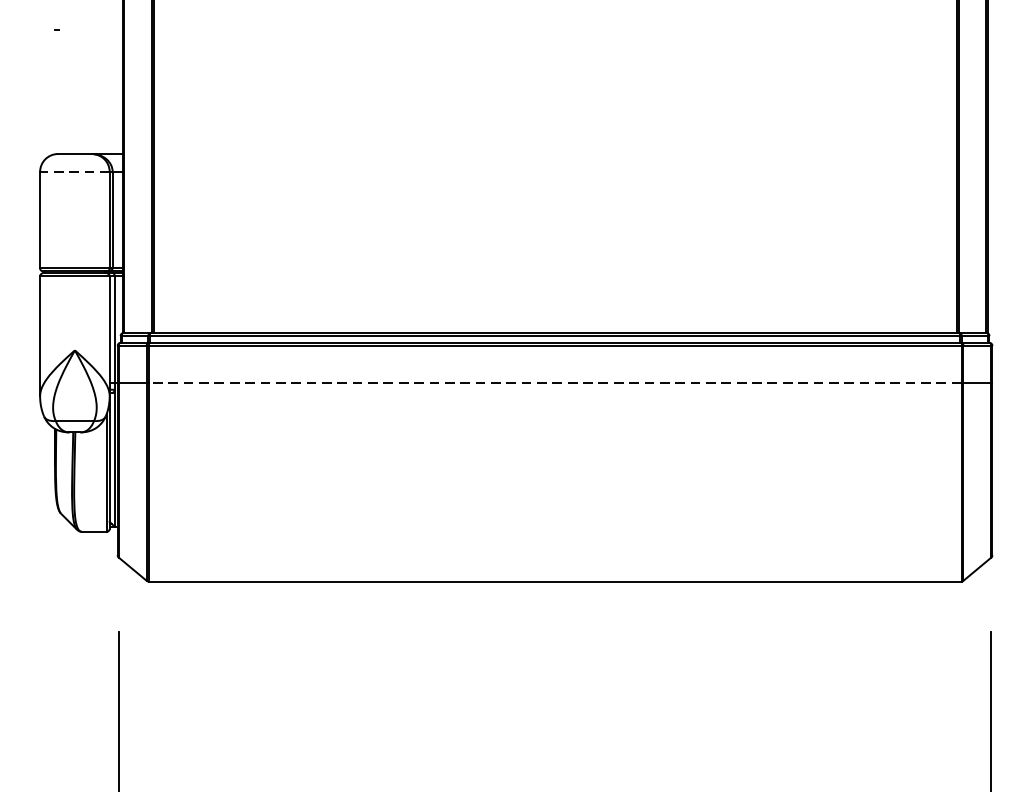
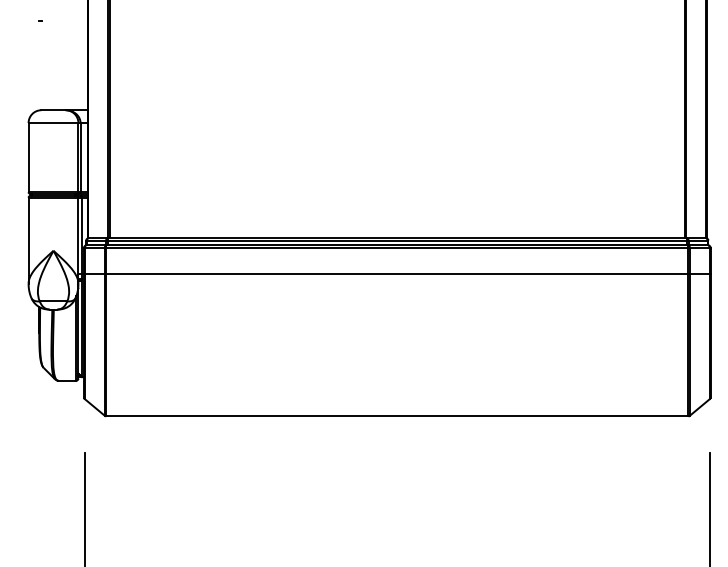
line: (74, 172) -> (53, 123), dashed -> solid
line: (553, 382) -> (396, 273), dashed -> solid

